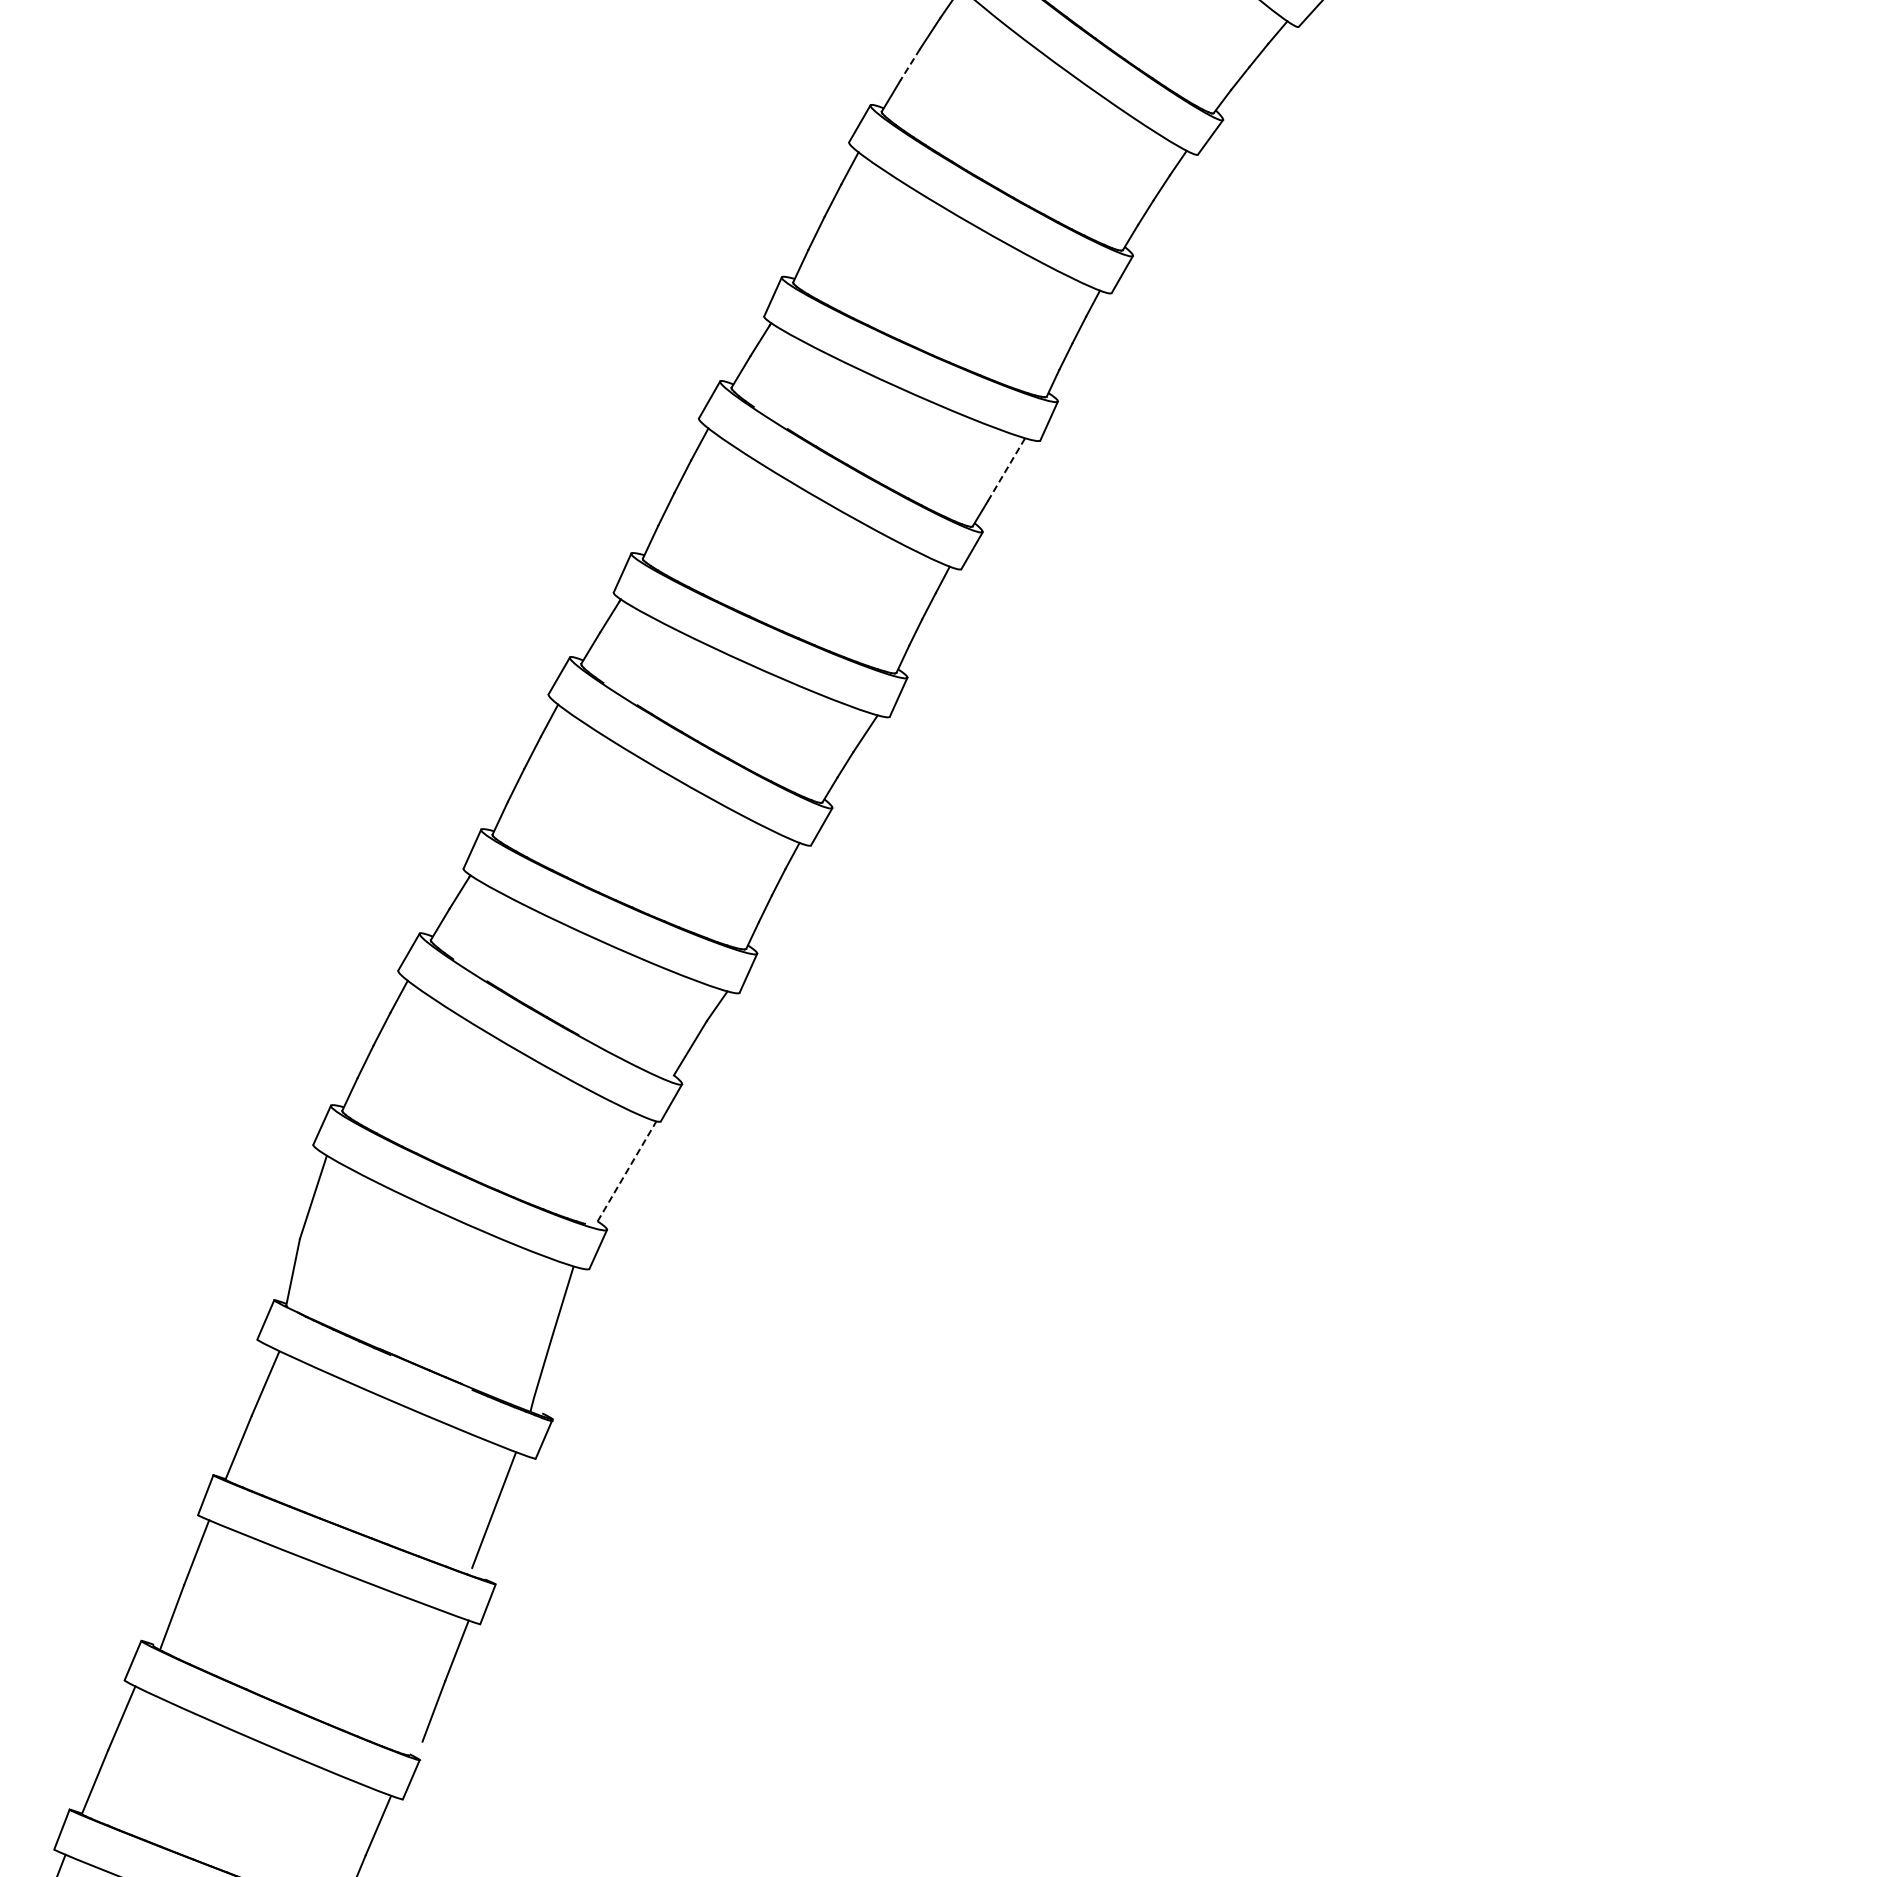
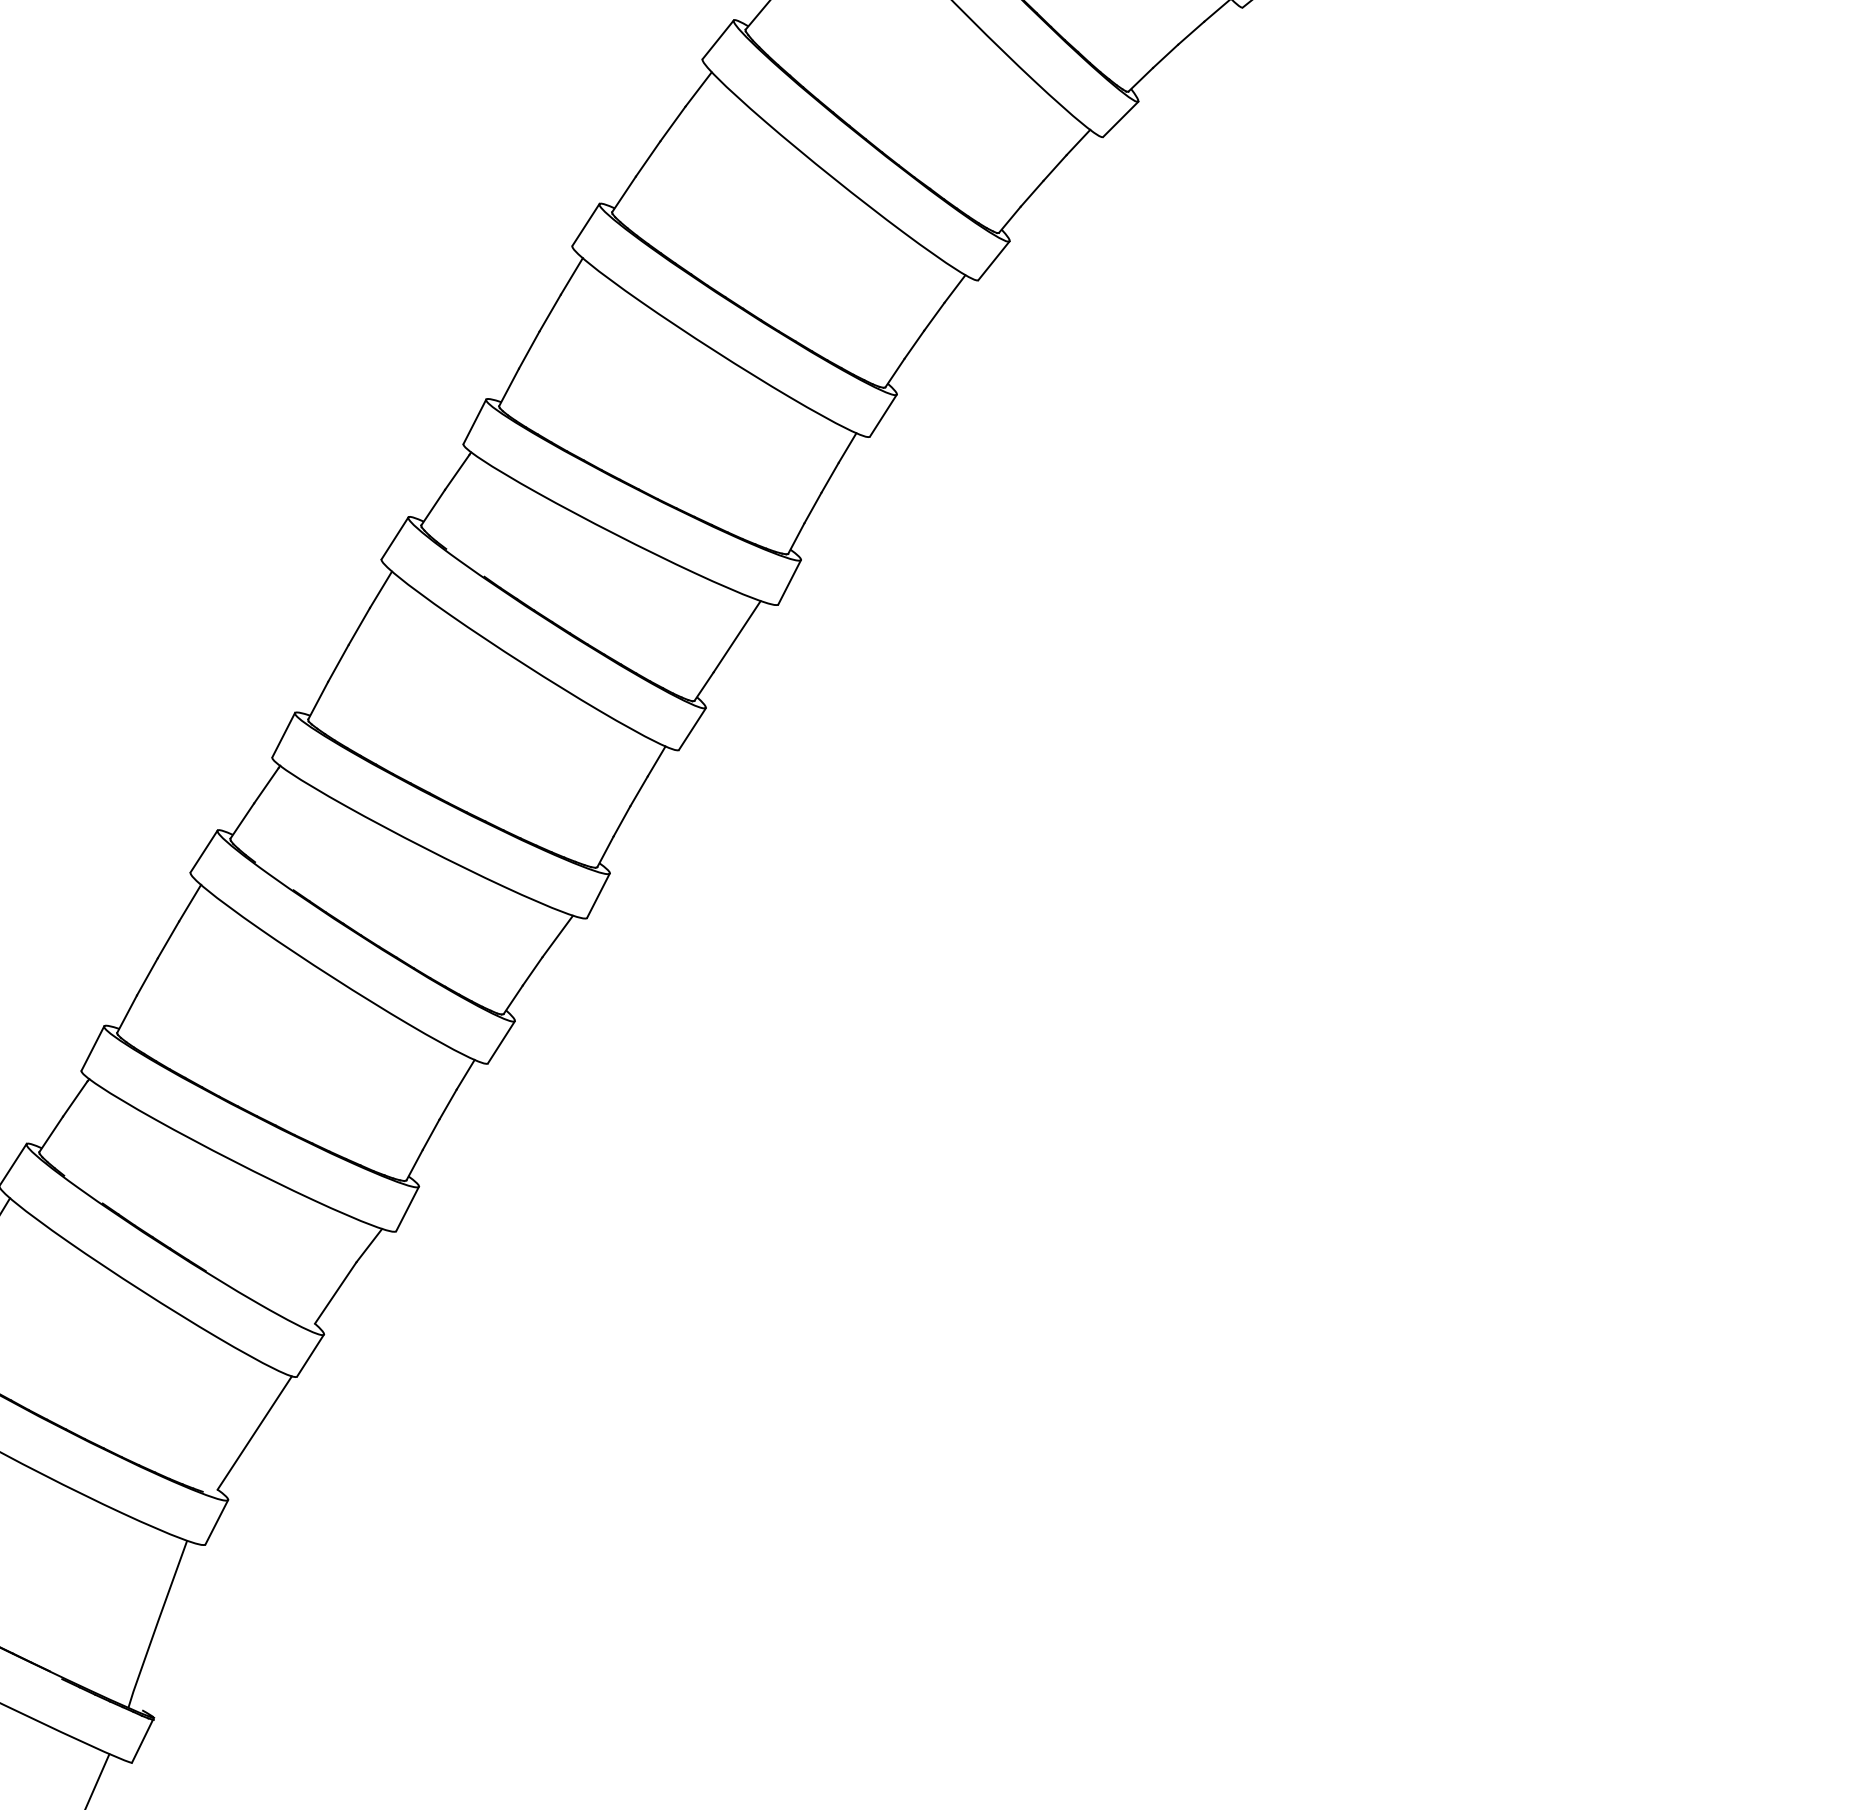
line: (910, 65) -> (648, 159), dashed -> solid
line: (1006, 469) -> (737, 636), dashed -> solid
line: (627, 1171) -> (255, 1433), dashed -> solid

